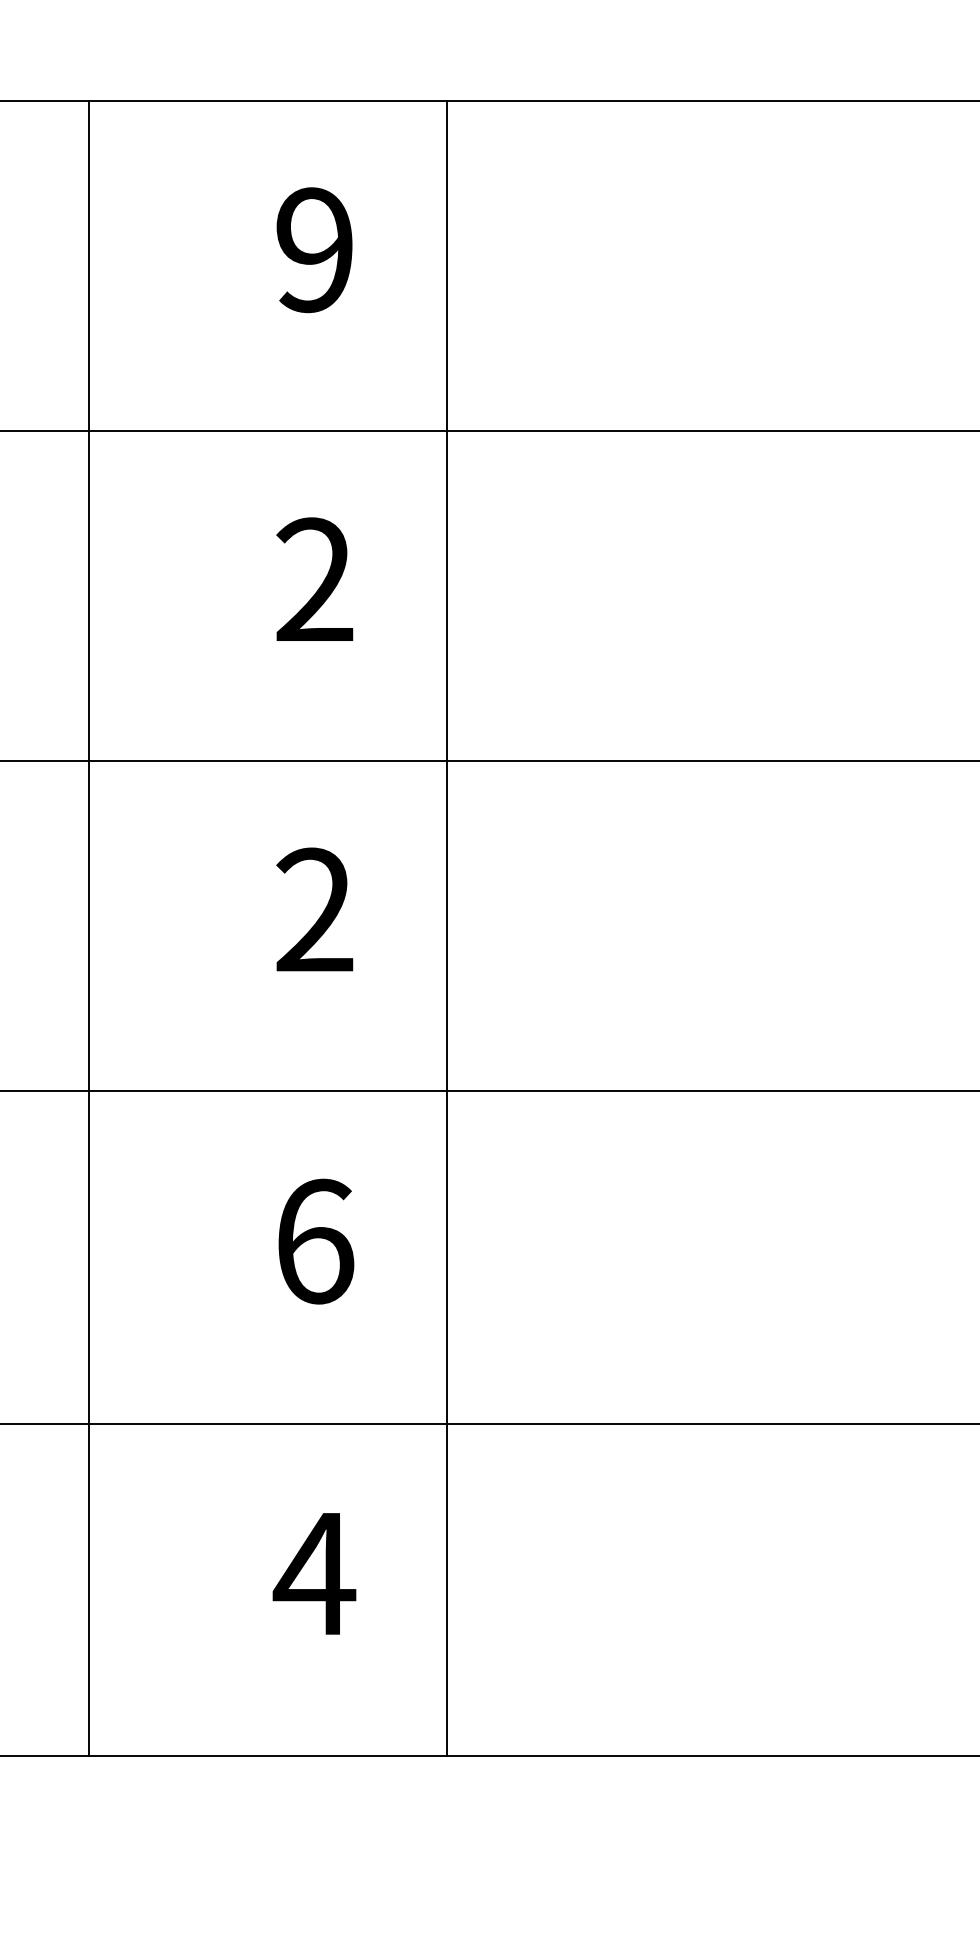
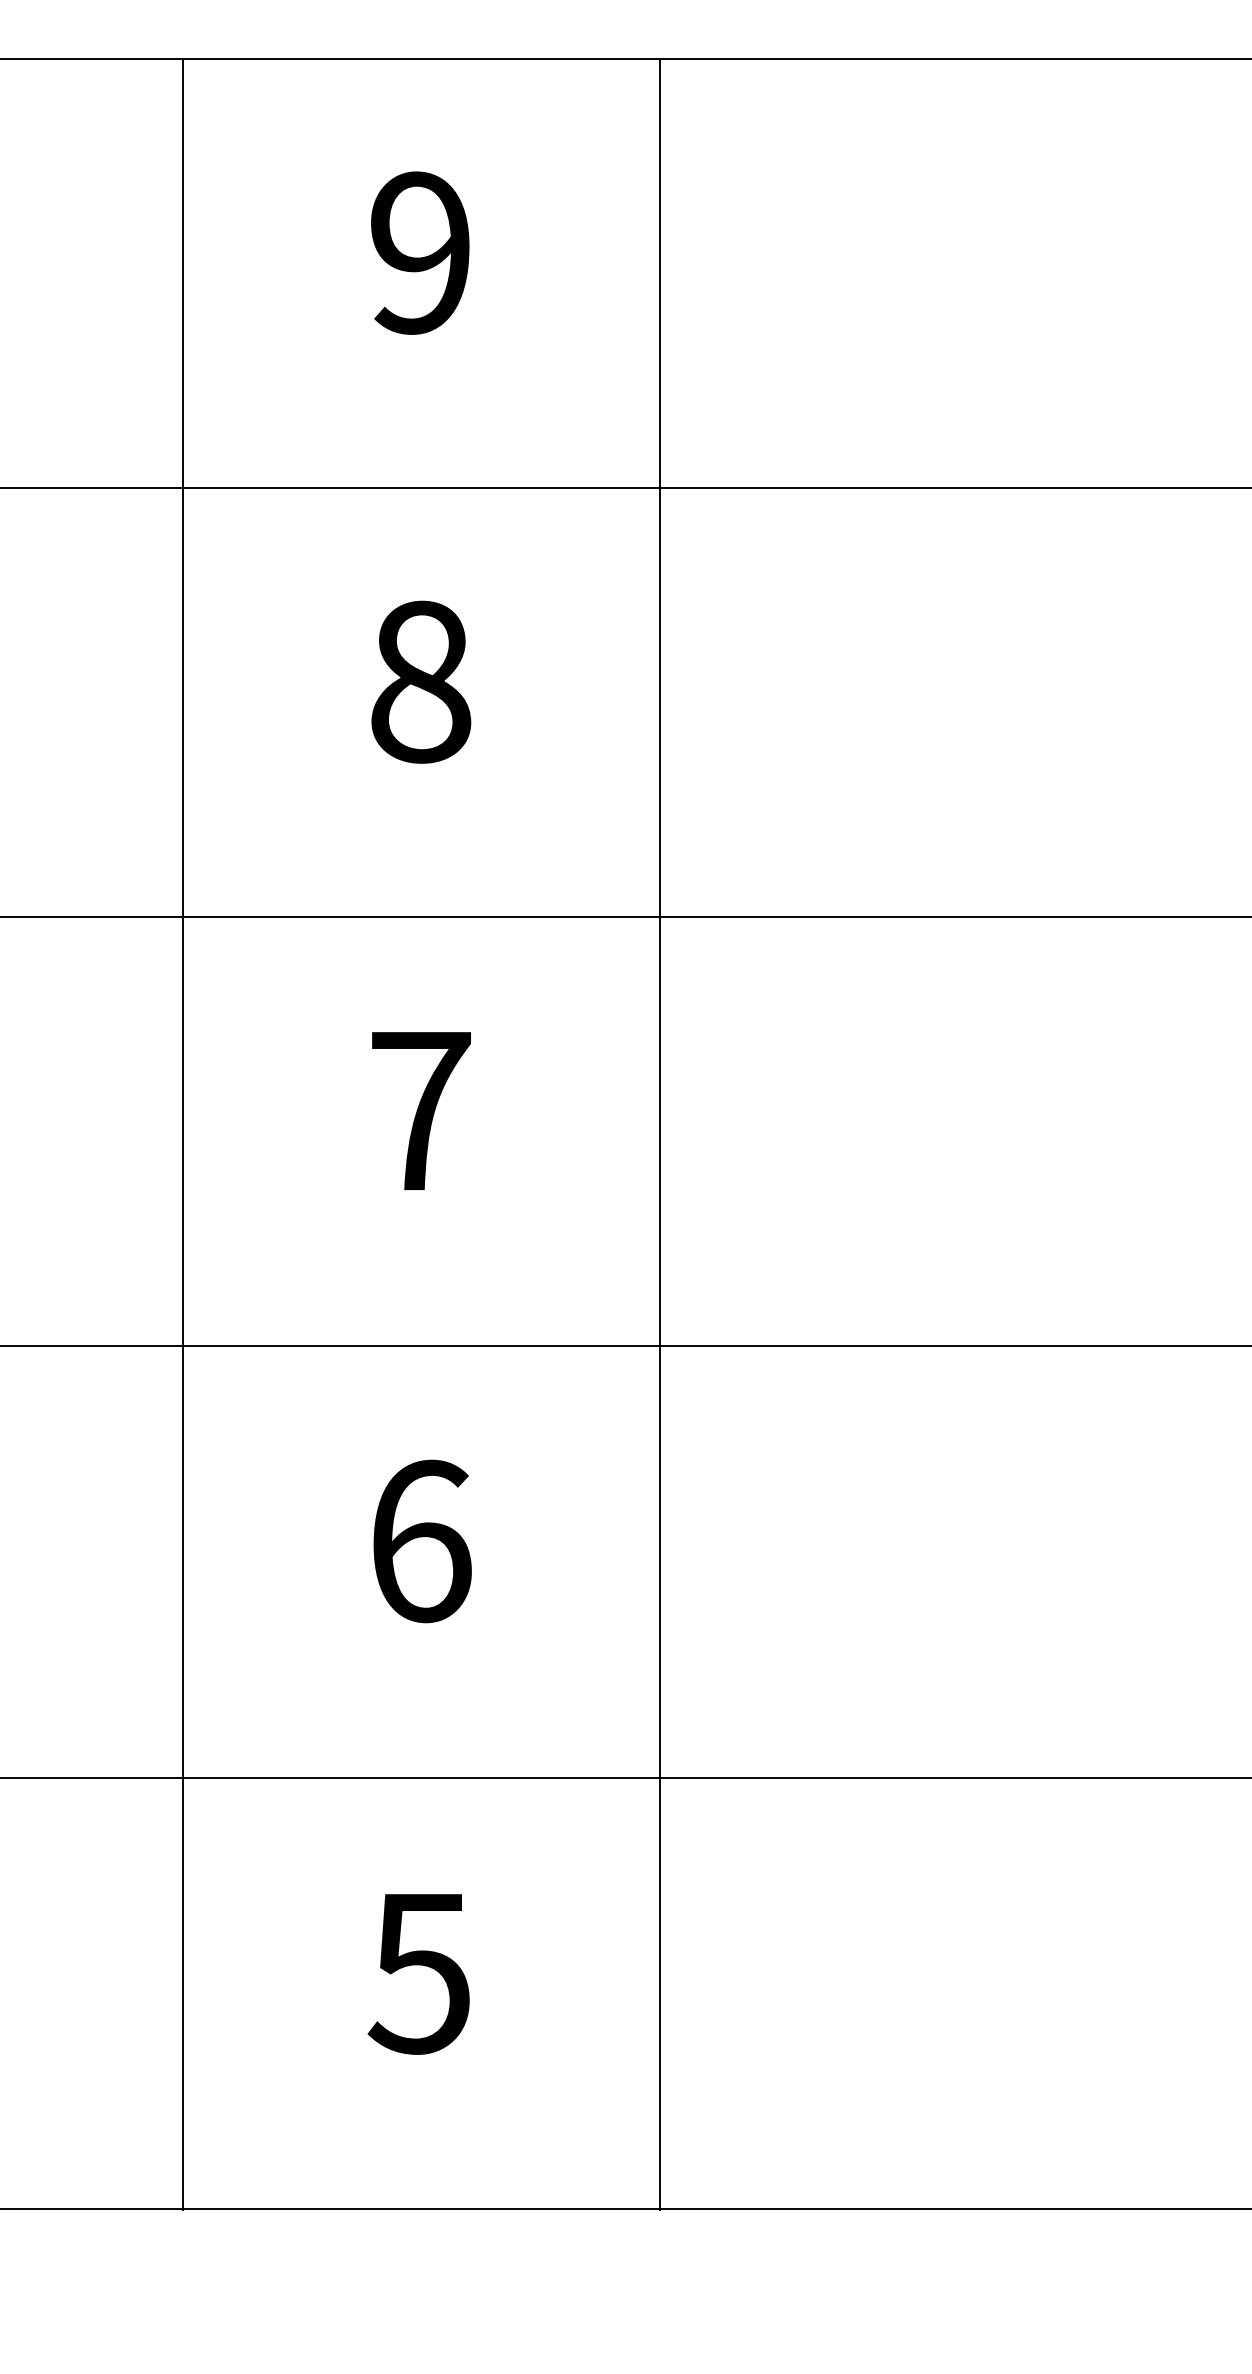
text: (314, 580) -> (420, 682), 2 -> 8
text: (314, 909) -> (420, 1109), 2 -> 7
line: (446, 927) -> (659, 1133), moved
line: (89, 928) -> (183, 1134), moved
text: (314, 1574) -> (420, 1973), 4 -> 5

